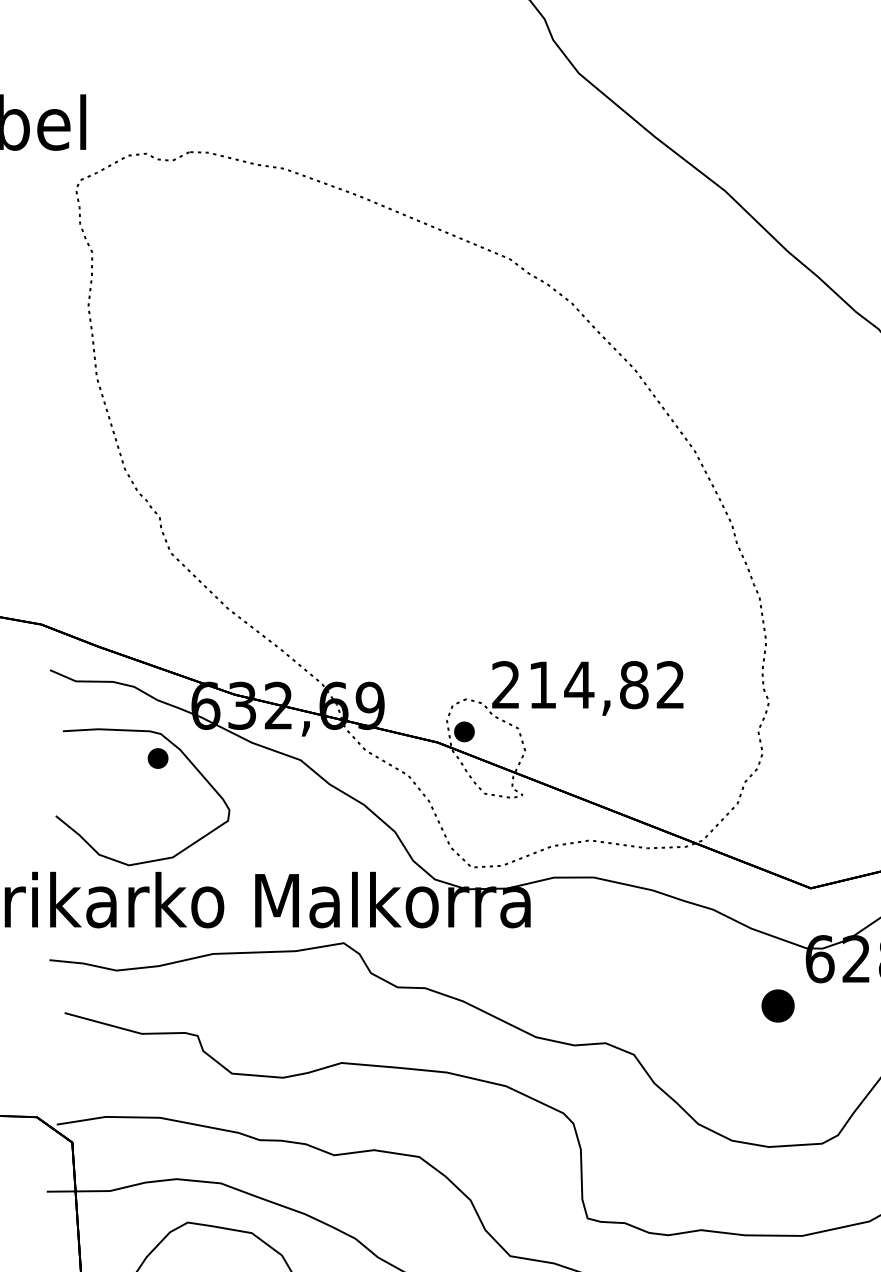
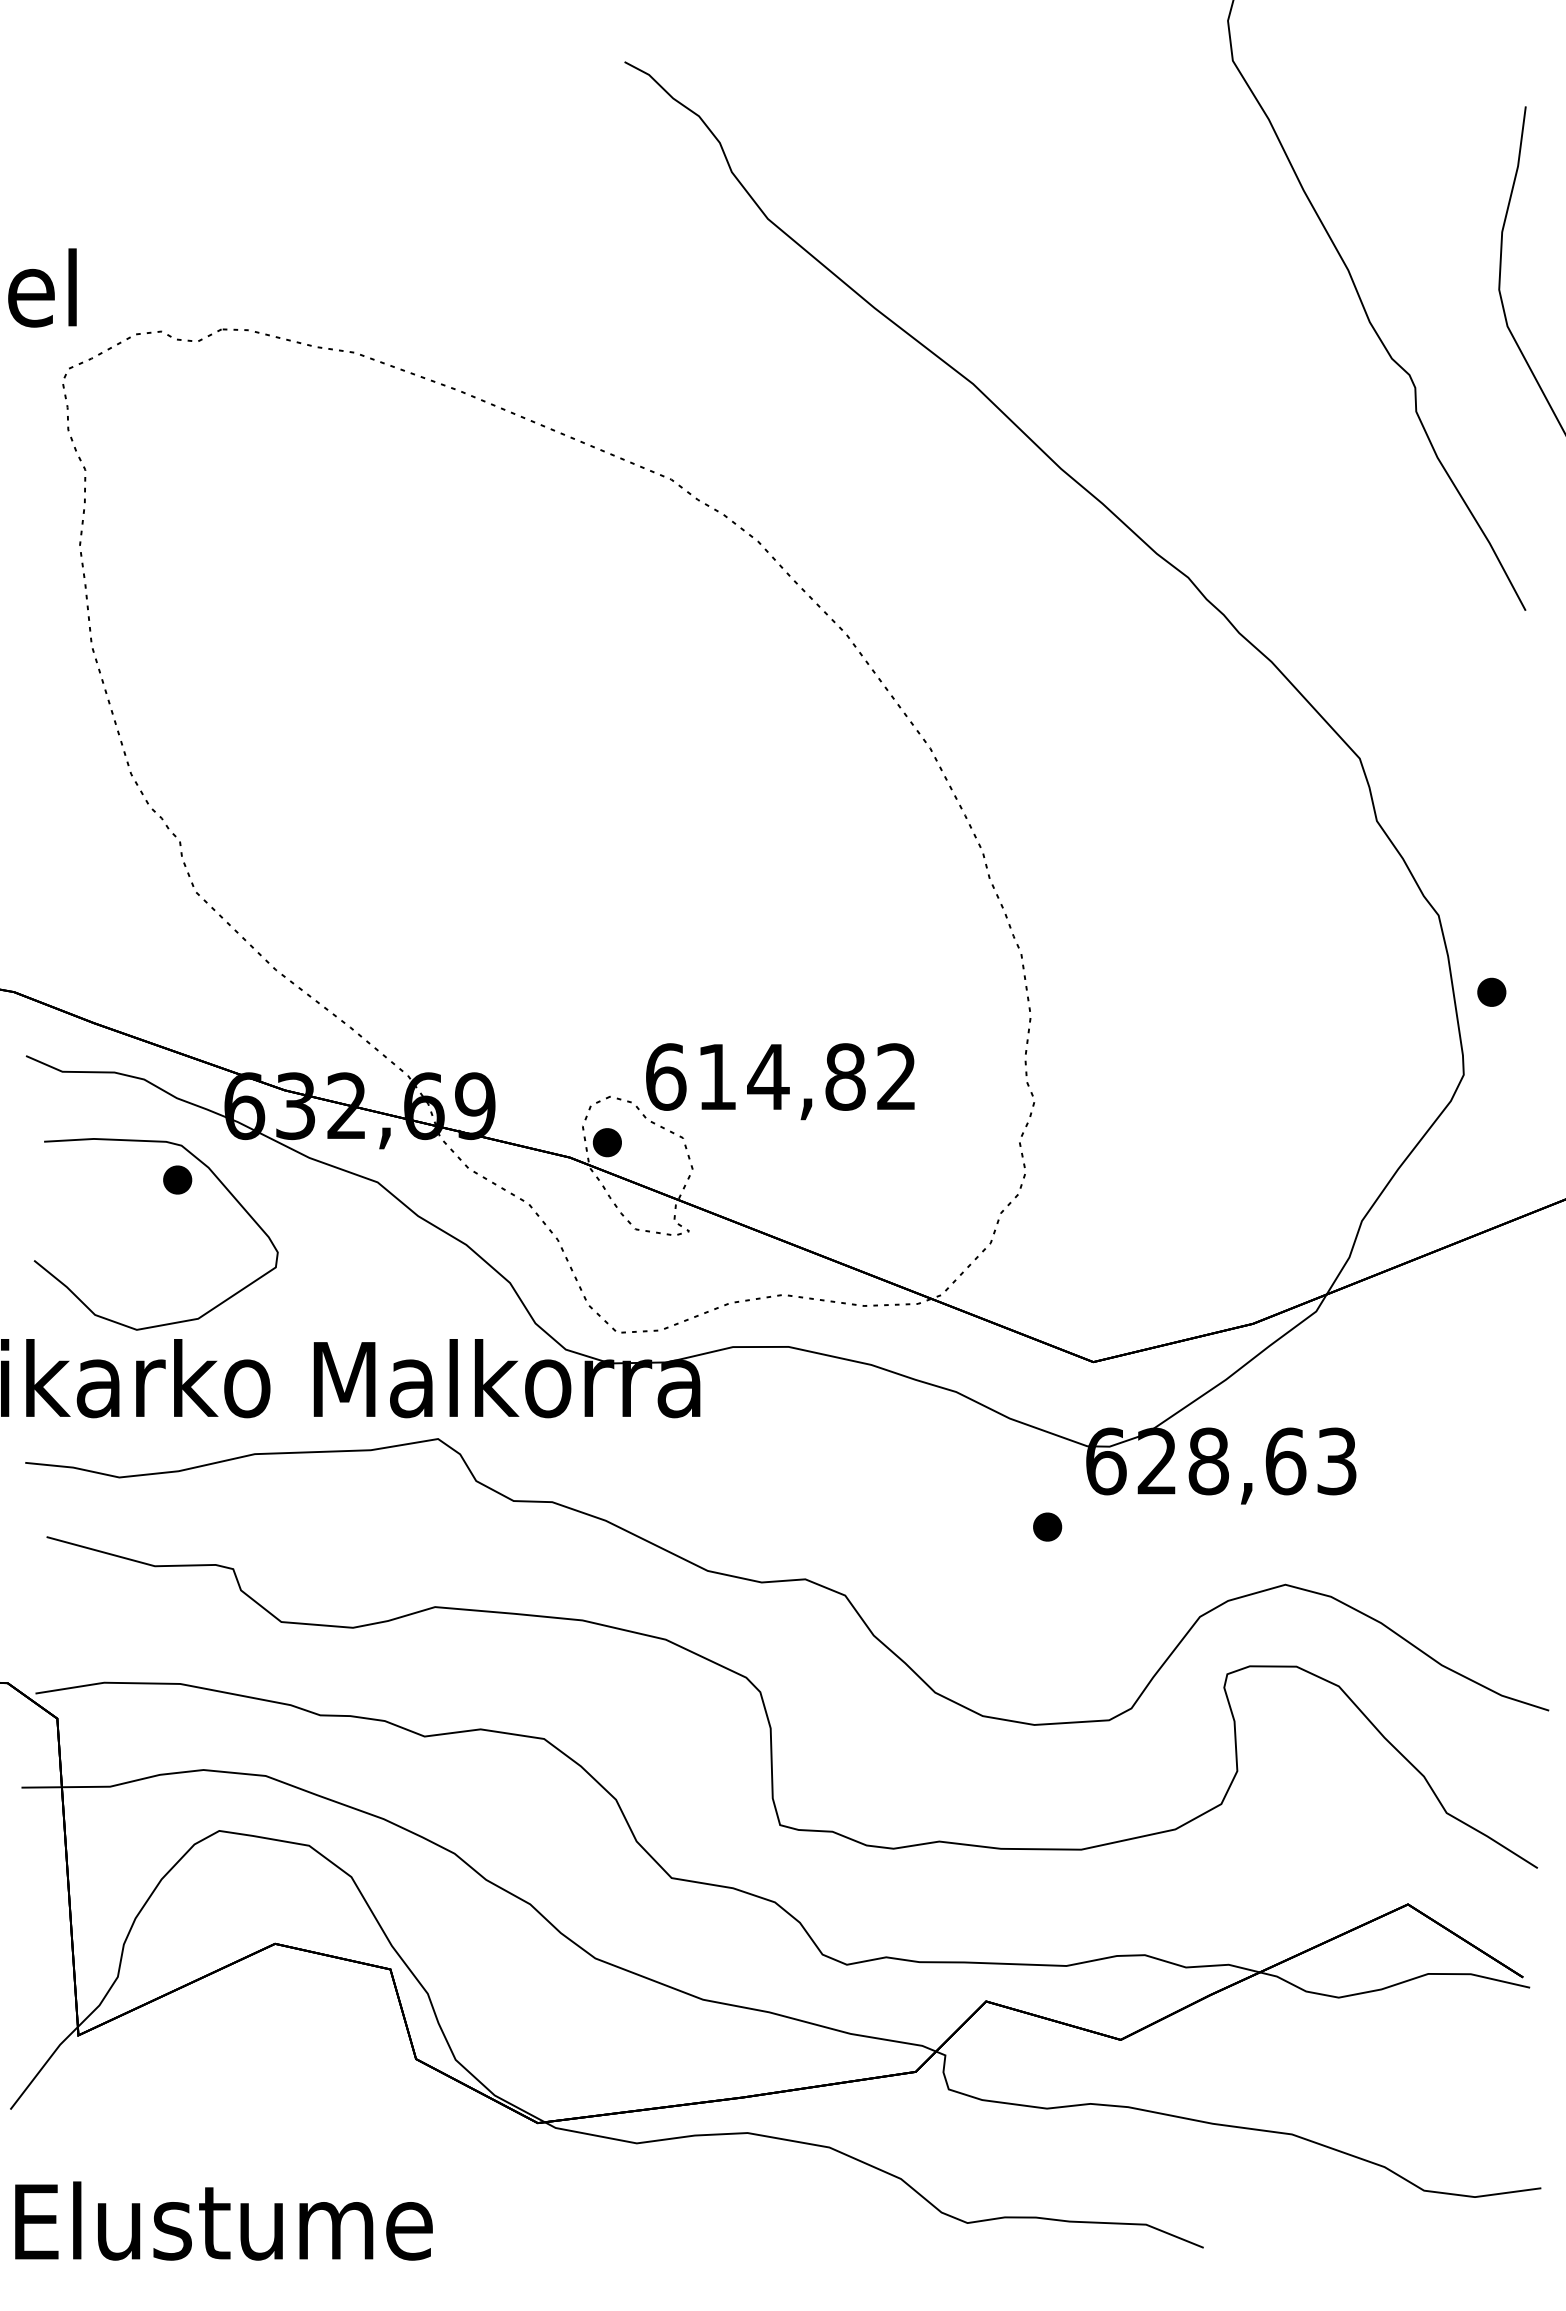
text: (506, 684) -> (666, 1076), 214,82 -> 614,82
part: (778, 1005) -> (1047, 1526), size x0.62

